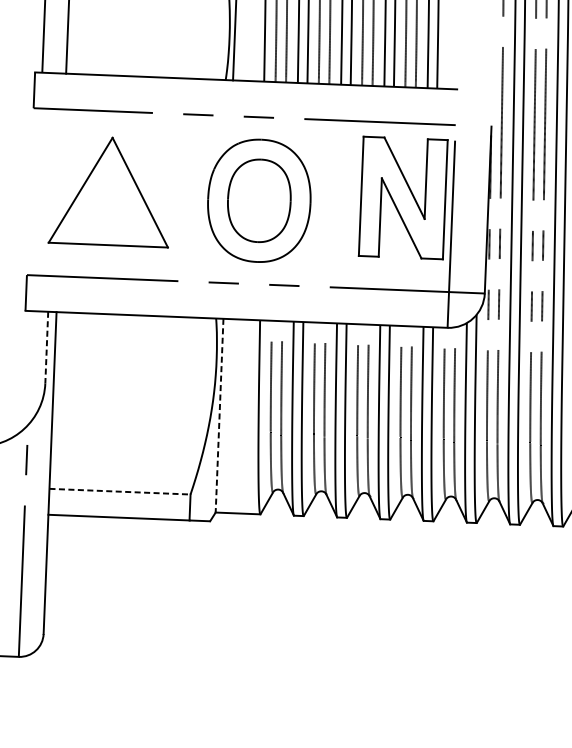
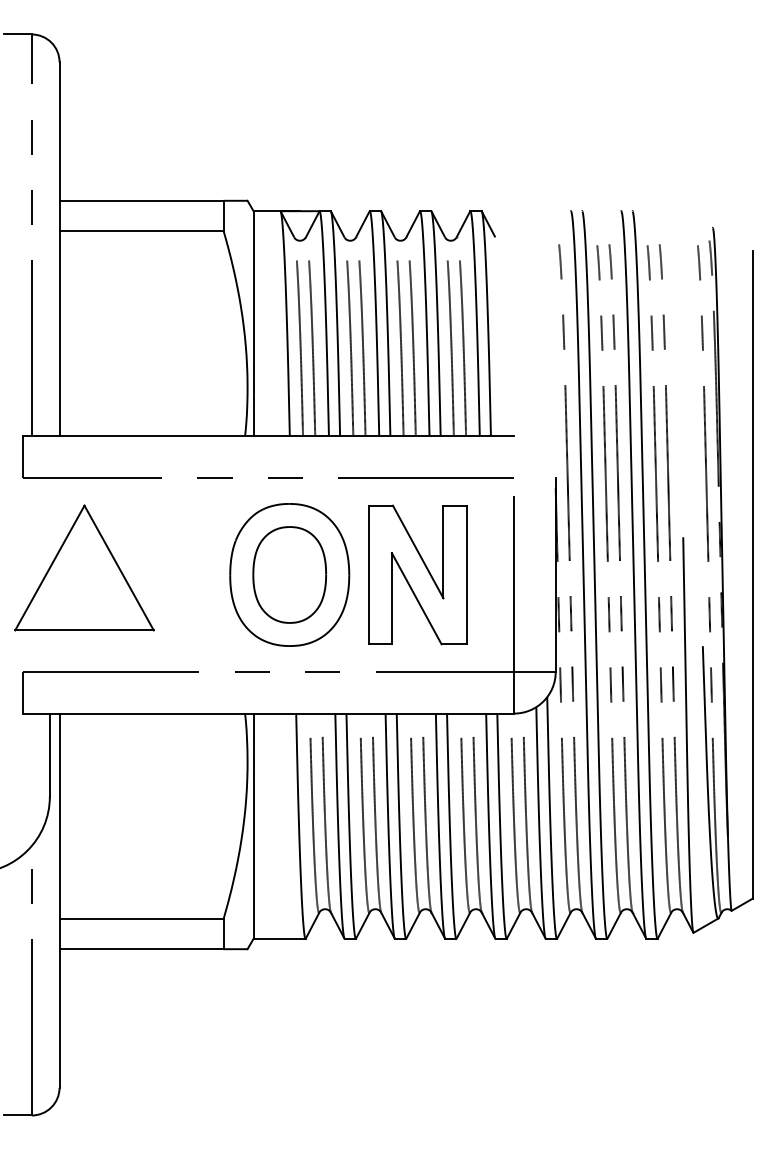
part: (110, 191) -> (84, 567), moved
part: (403, 197) -> (417, 574), moved
line: (46, 347) -> (49, 755), dashed -> solid
line: (219, 415) -> (253, 826), dashed -> solid
line: (120, 492) -> (142, 919), dashed -> solid

